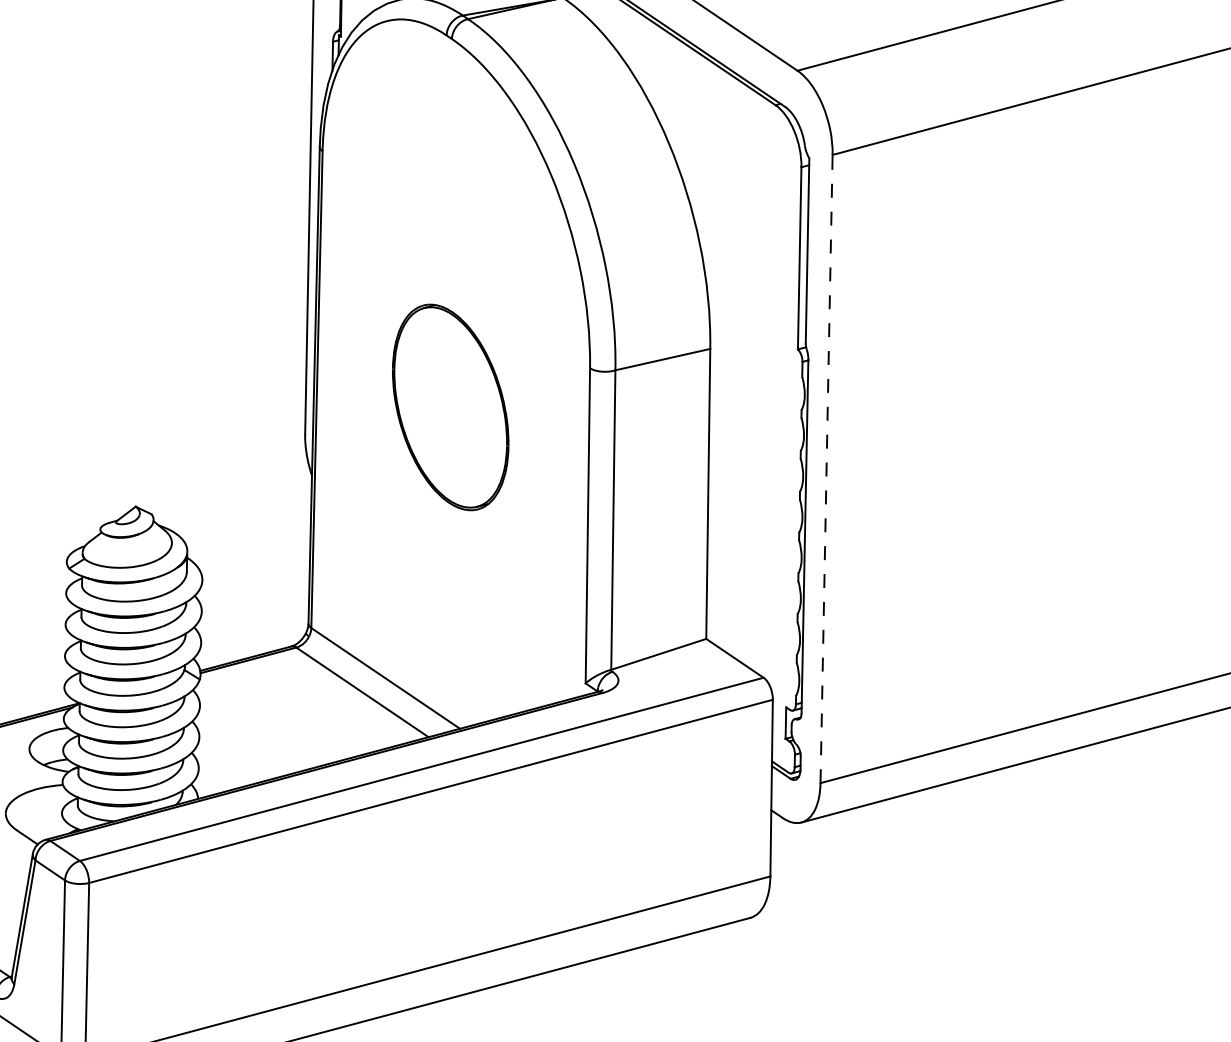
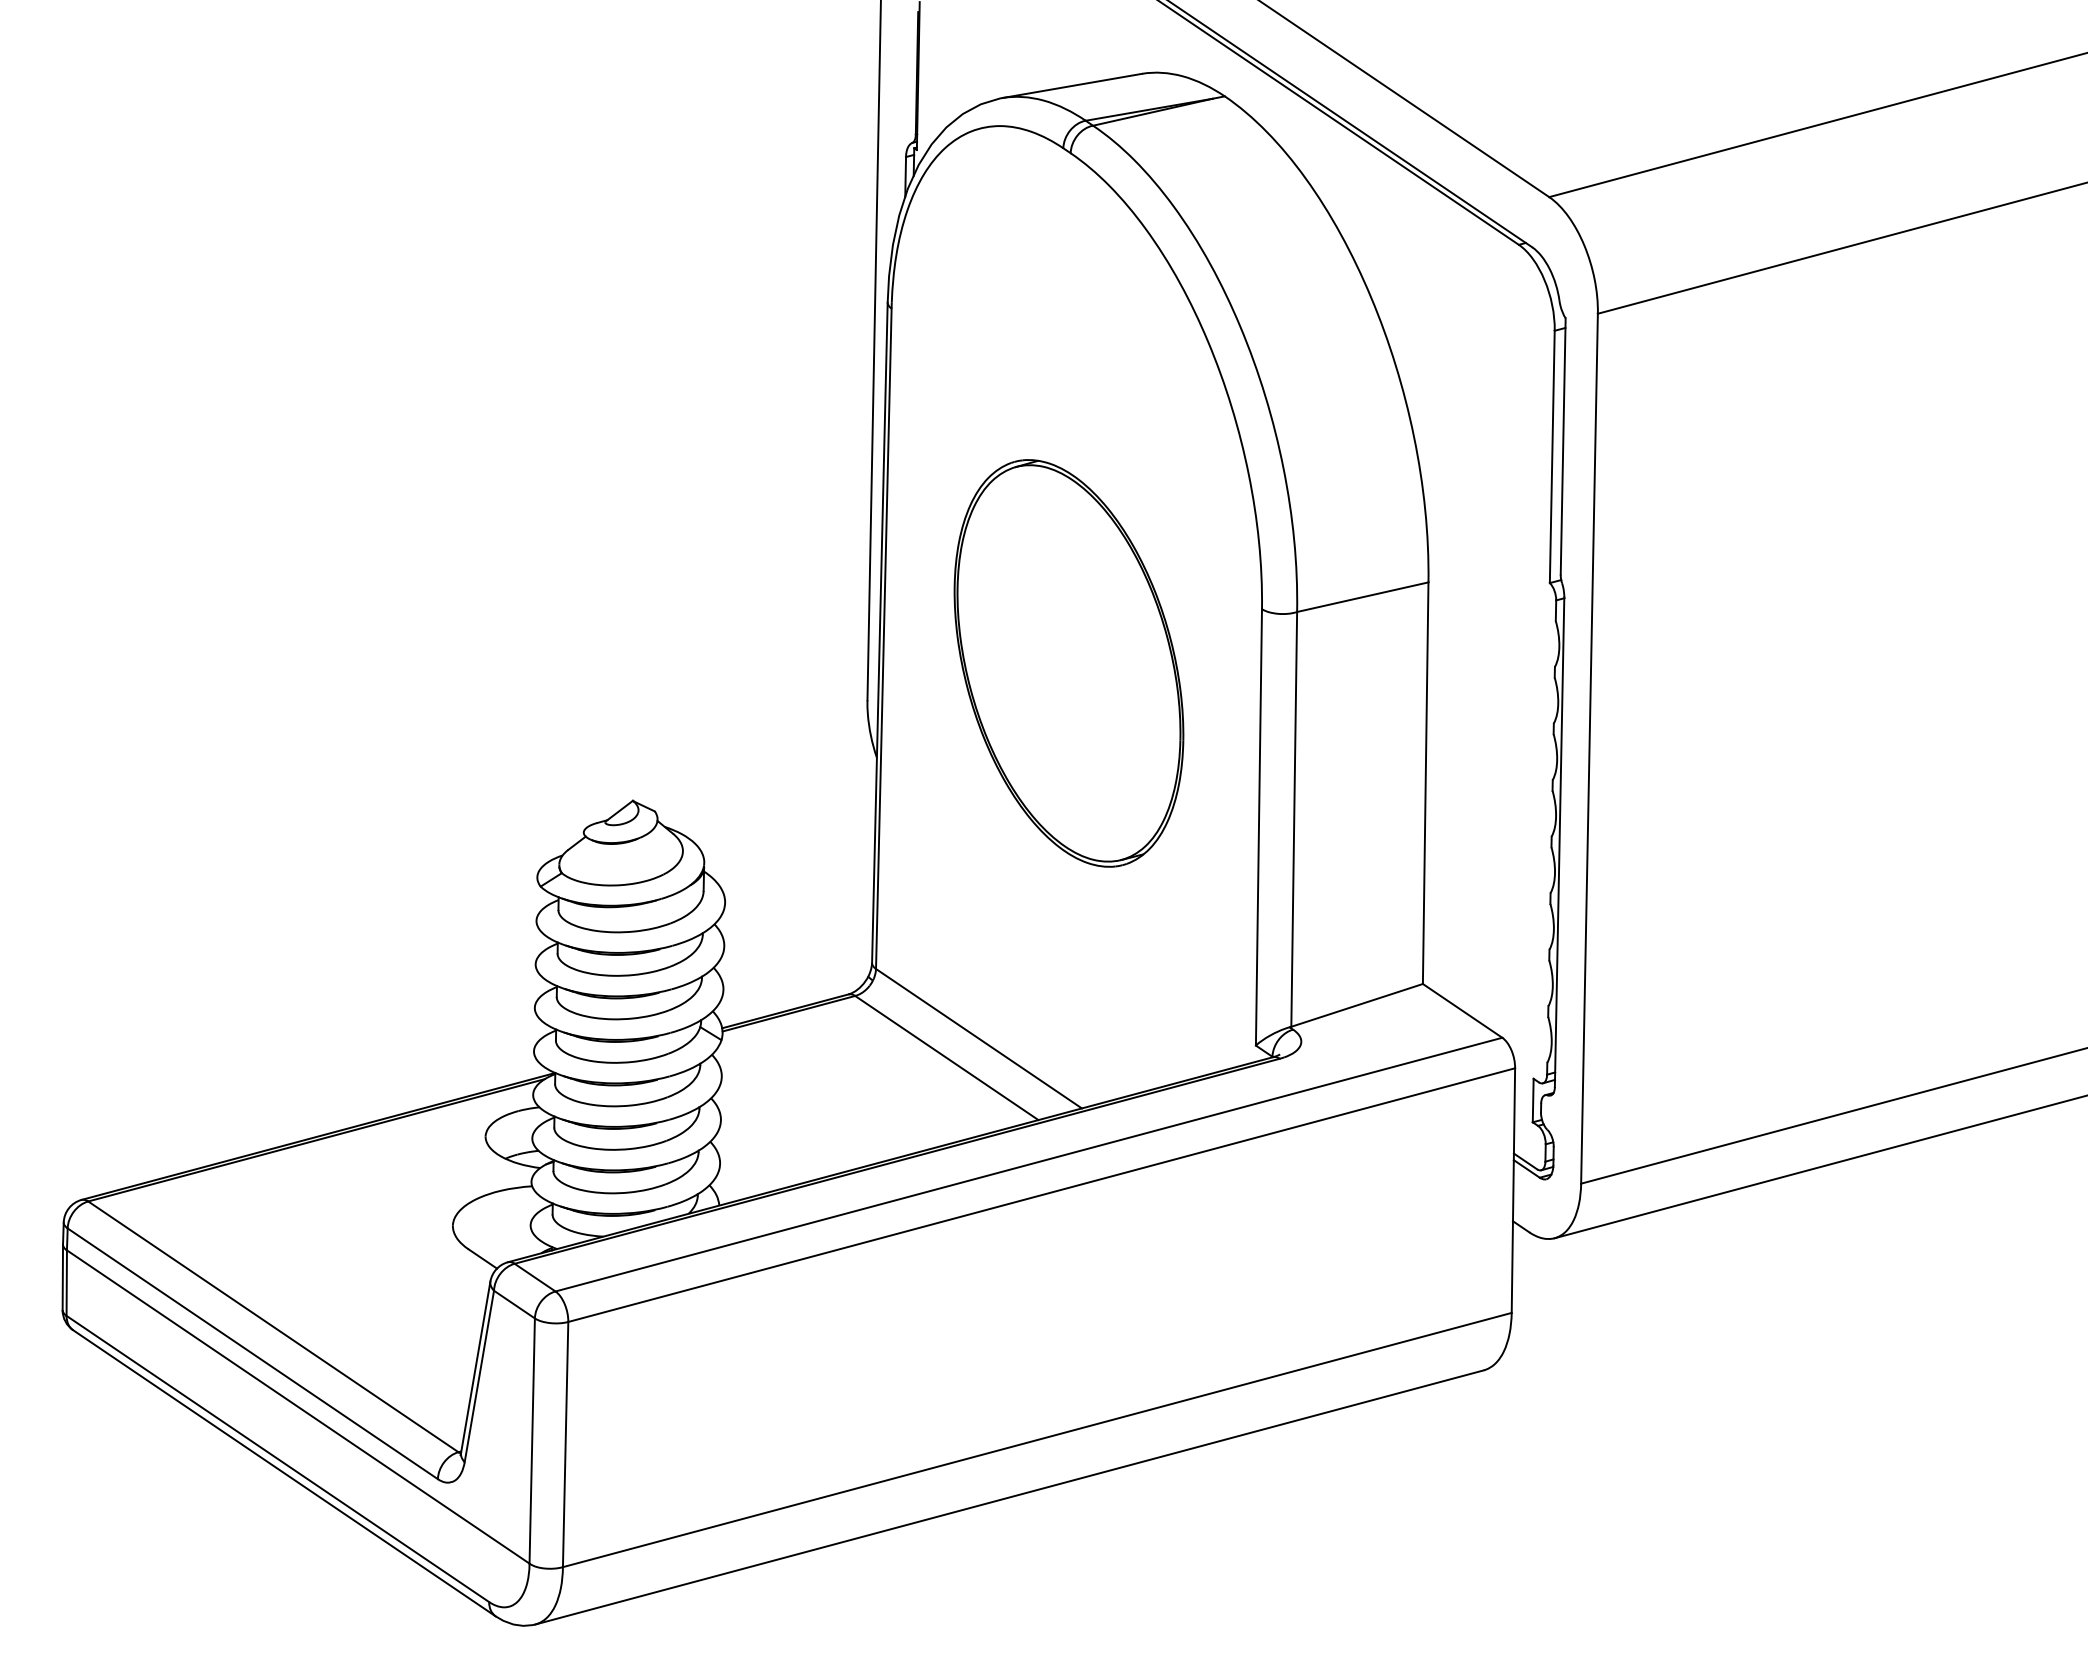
part: (450, 407) -> (1068, 663), size x1.43
line: (826, 468) -> (1589, 748), dashed -> solid

